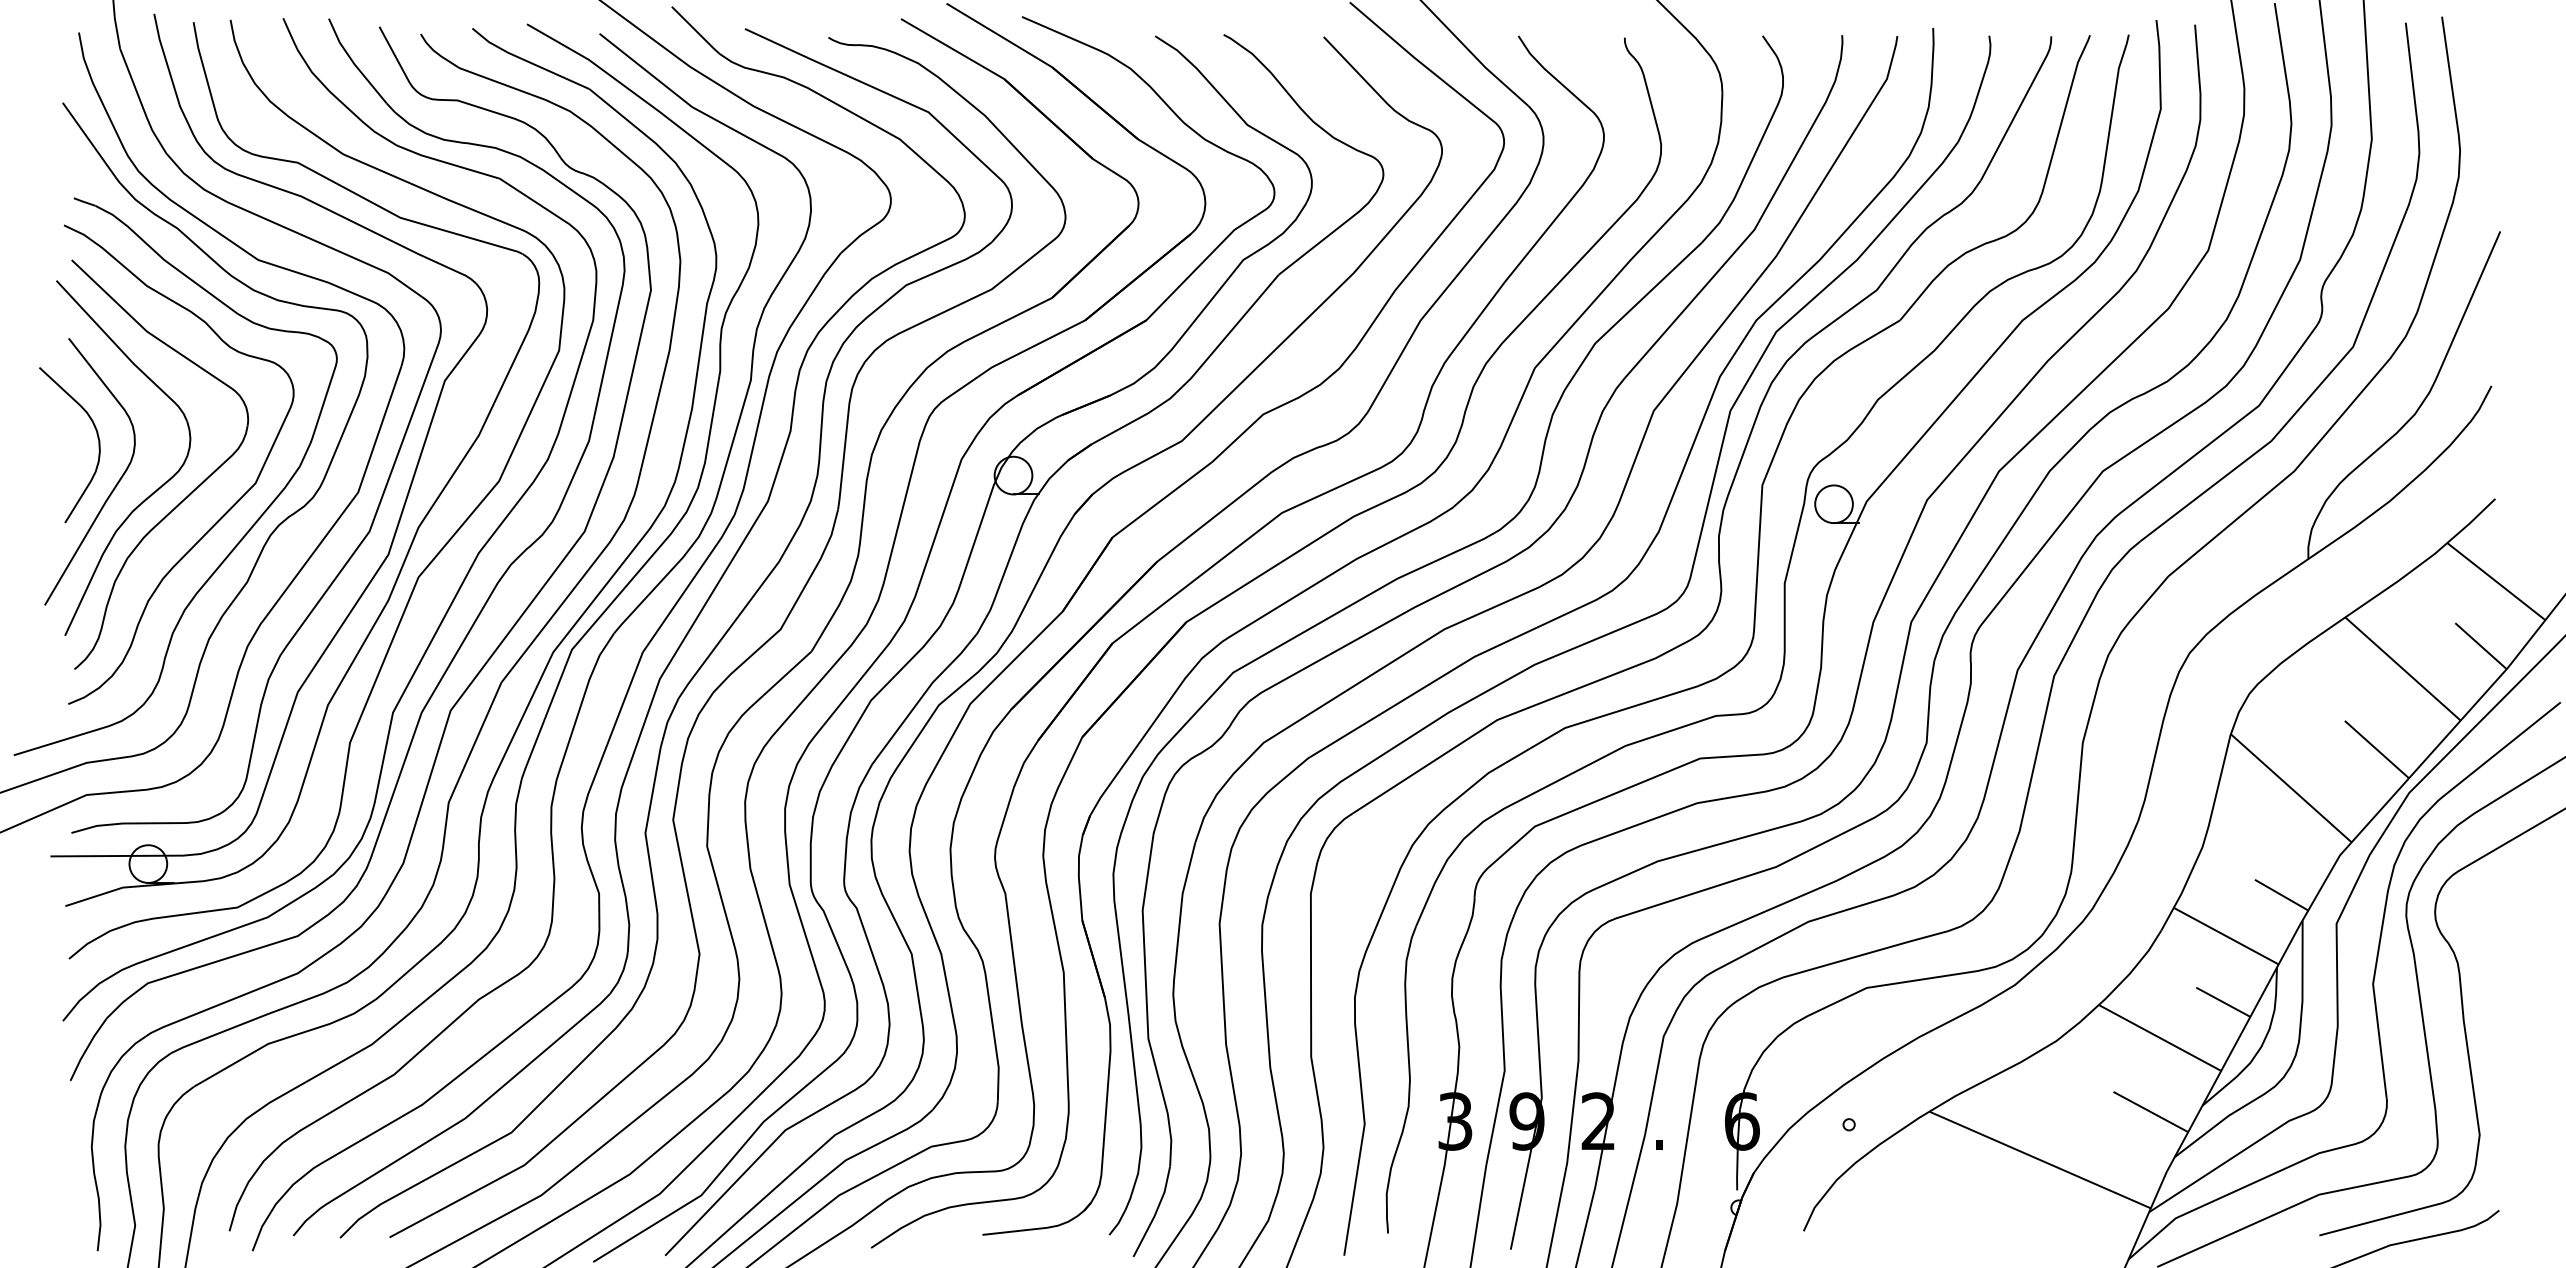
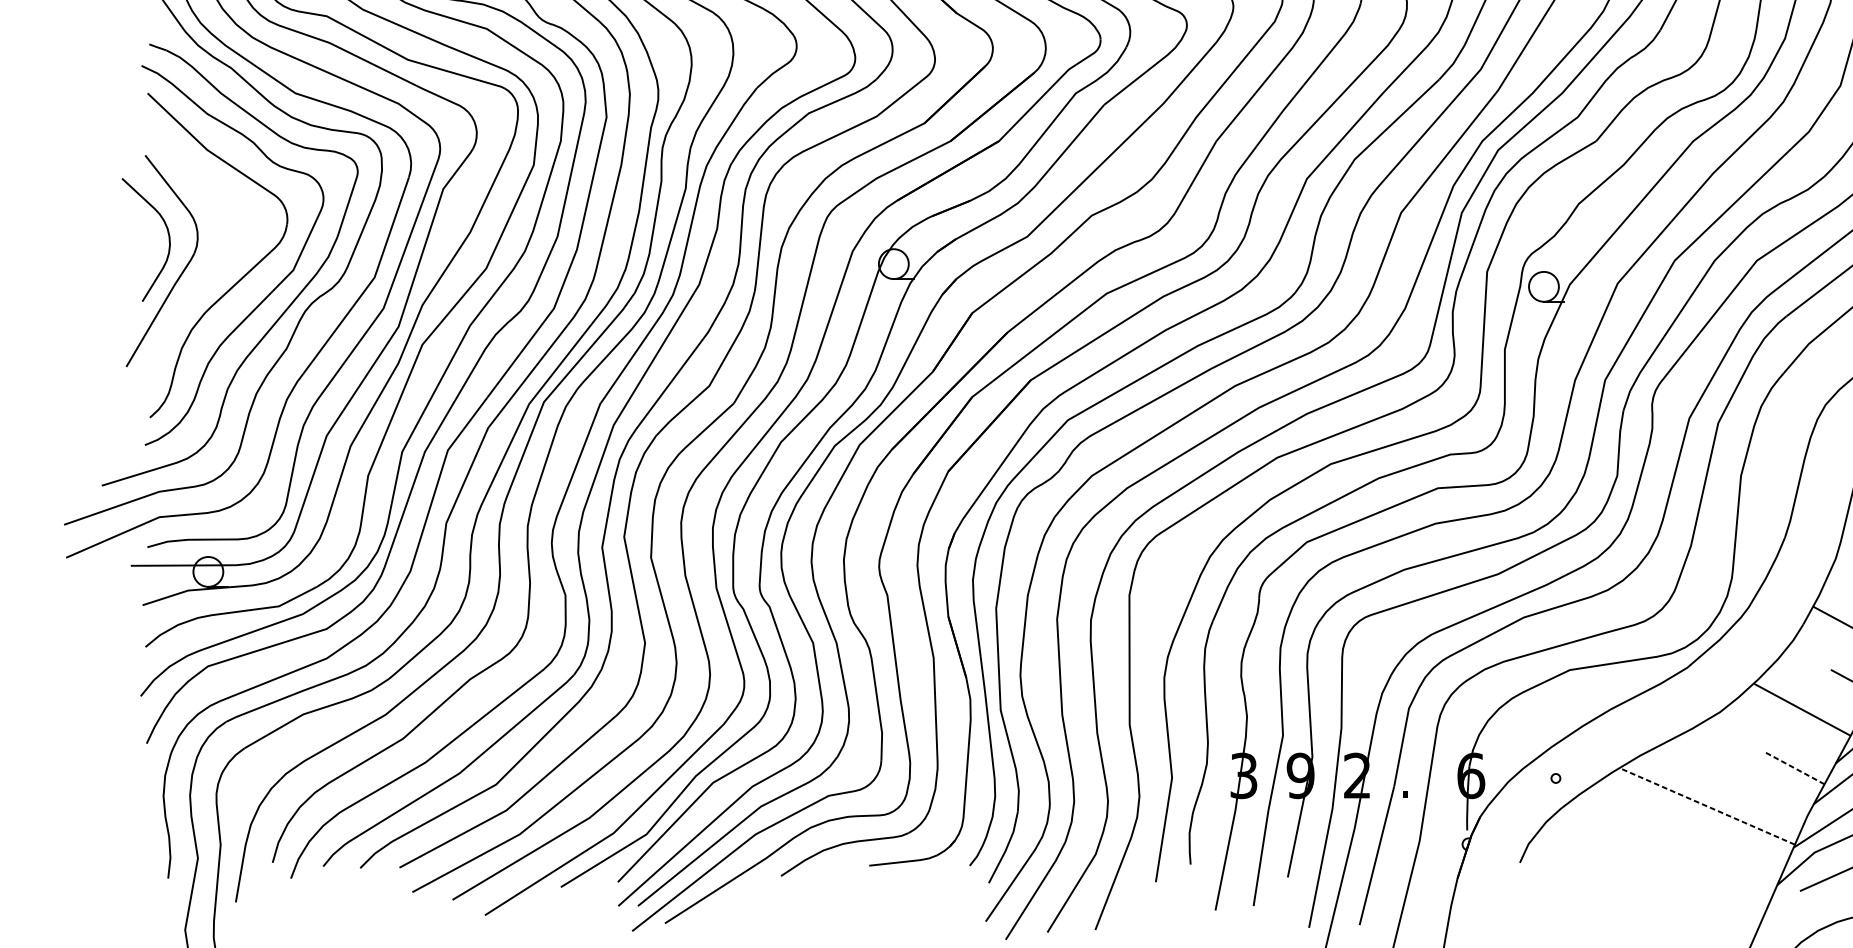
part: (152, 492) -> (211, 277), removed
line: (2150, 1111) -> (1794, 767), solid -> dashed
line: (2040, 1160) -> (1707, 806), solid -> dashed

